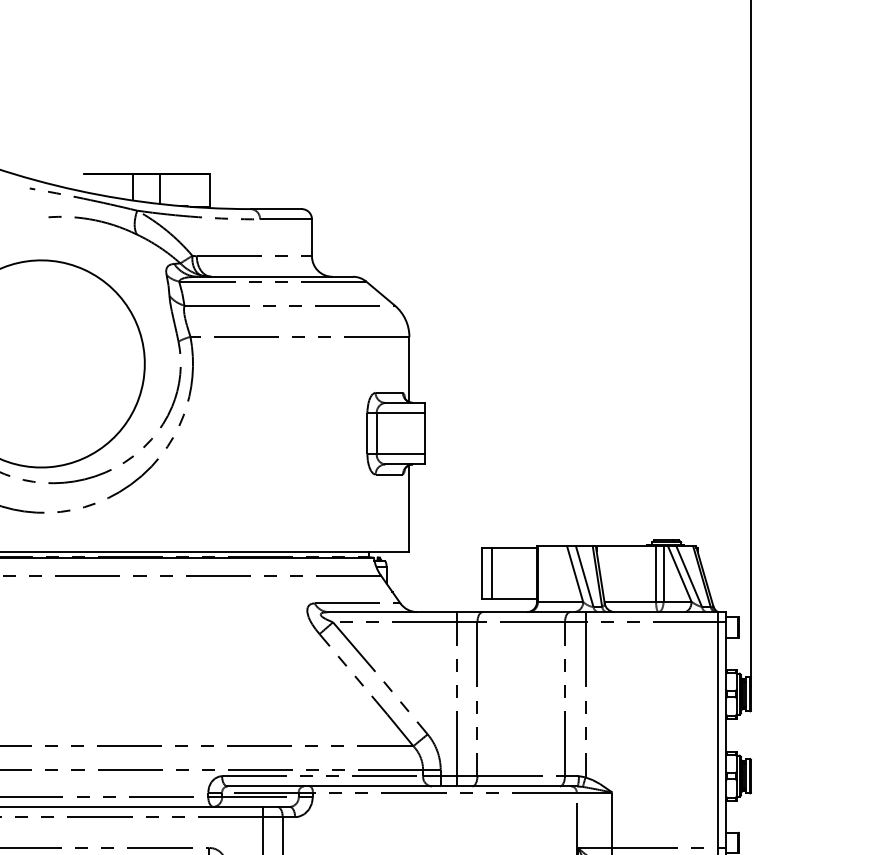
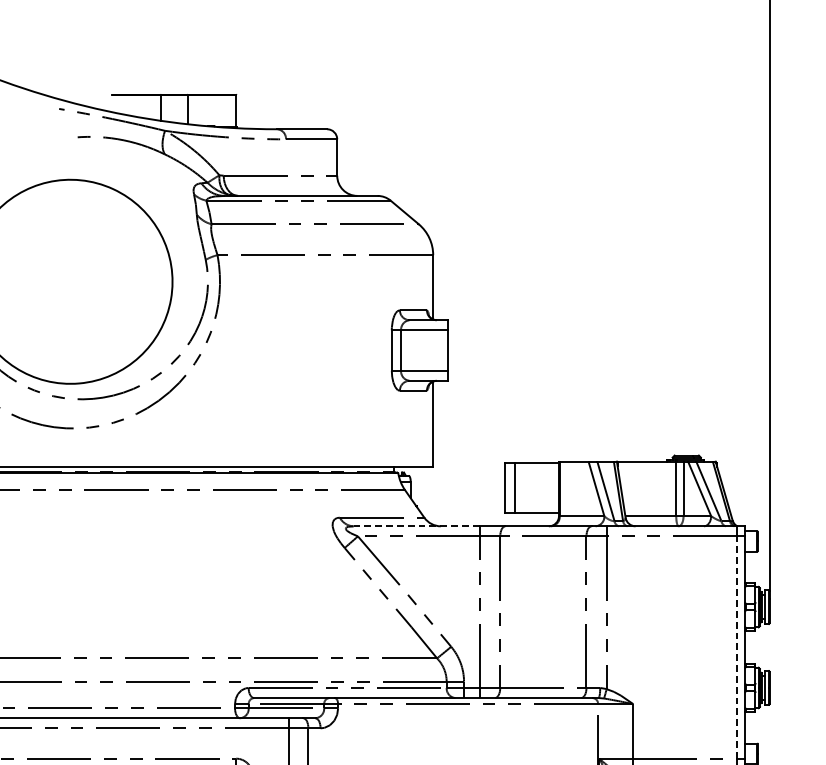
line: (393, 612) -> (417, 526), solid -> dashed
line: (718, 735) -> (737, 647), solid -> dashed

